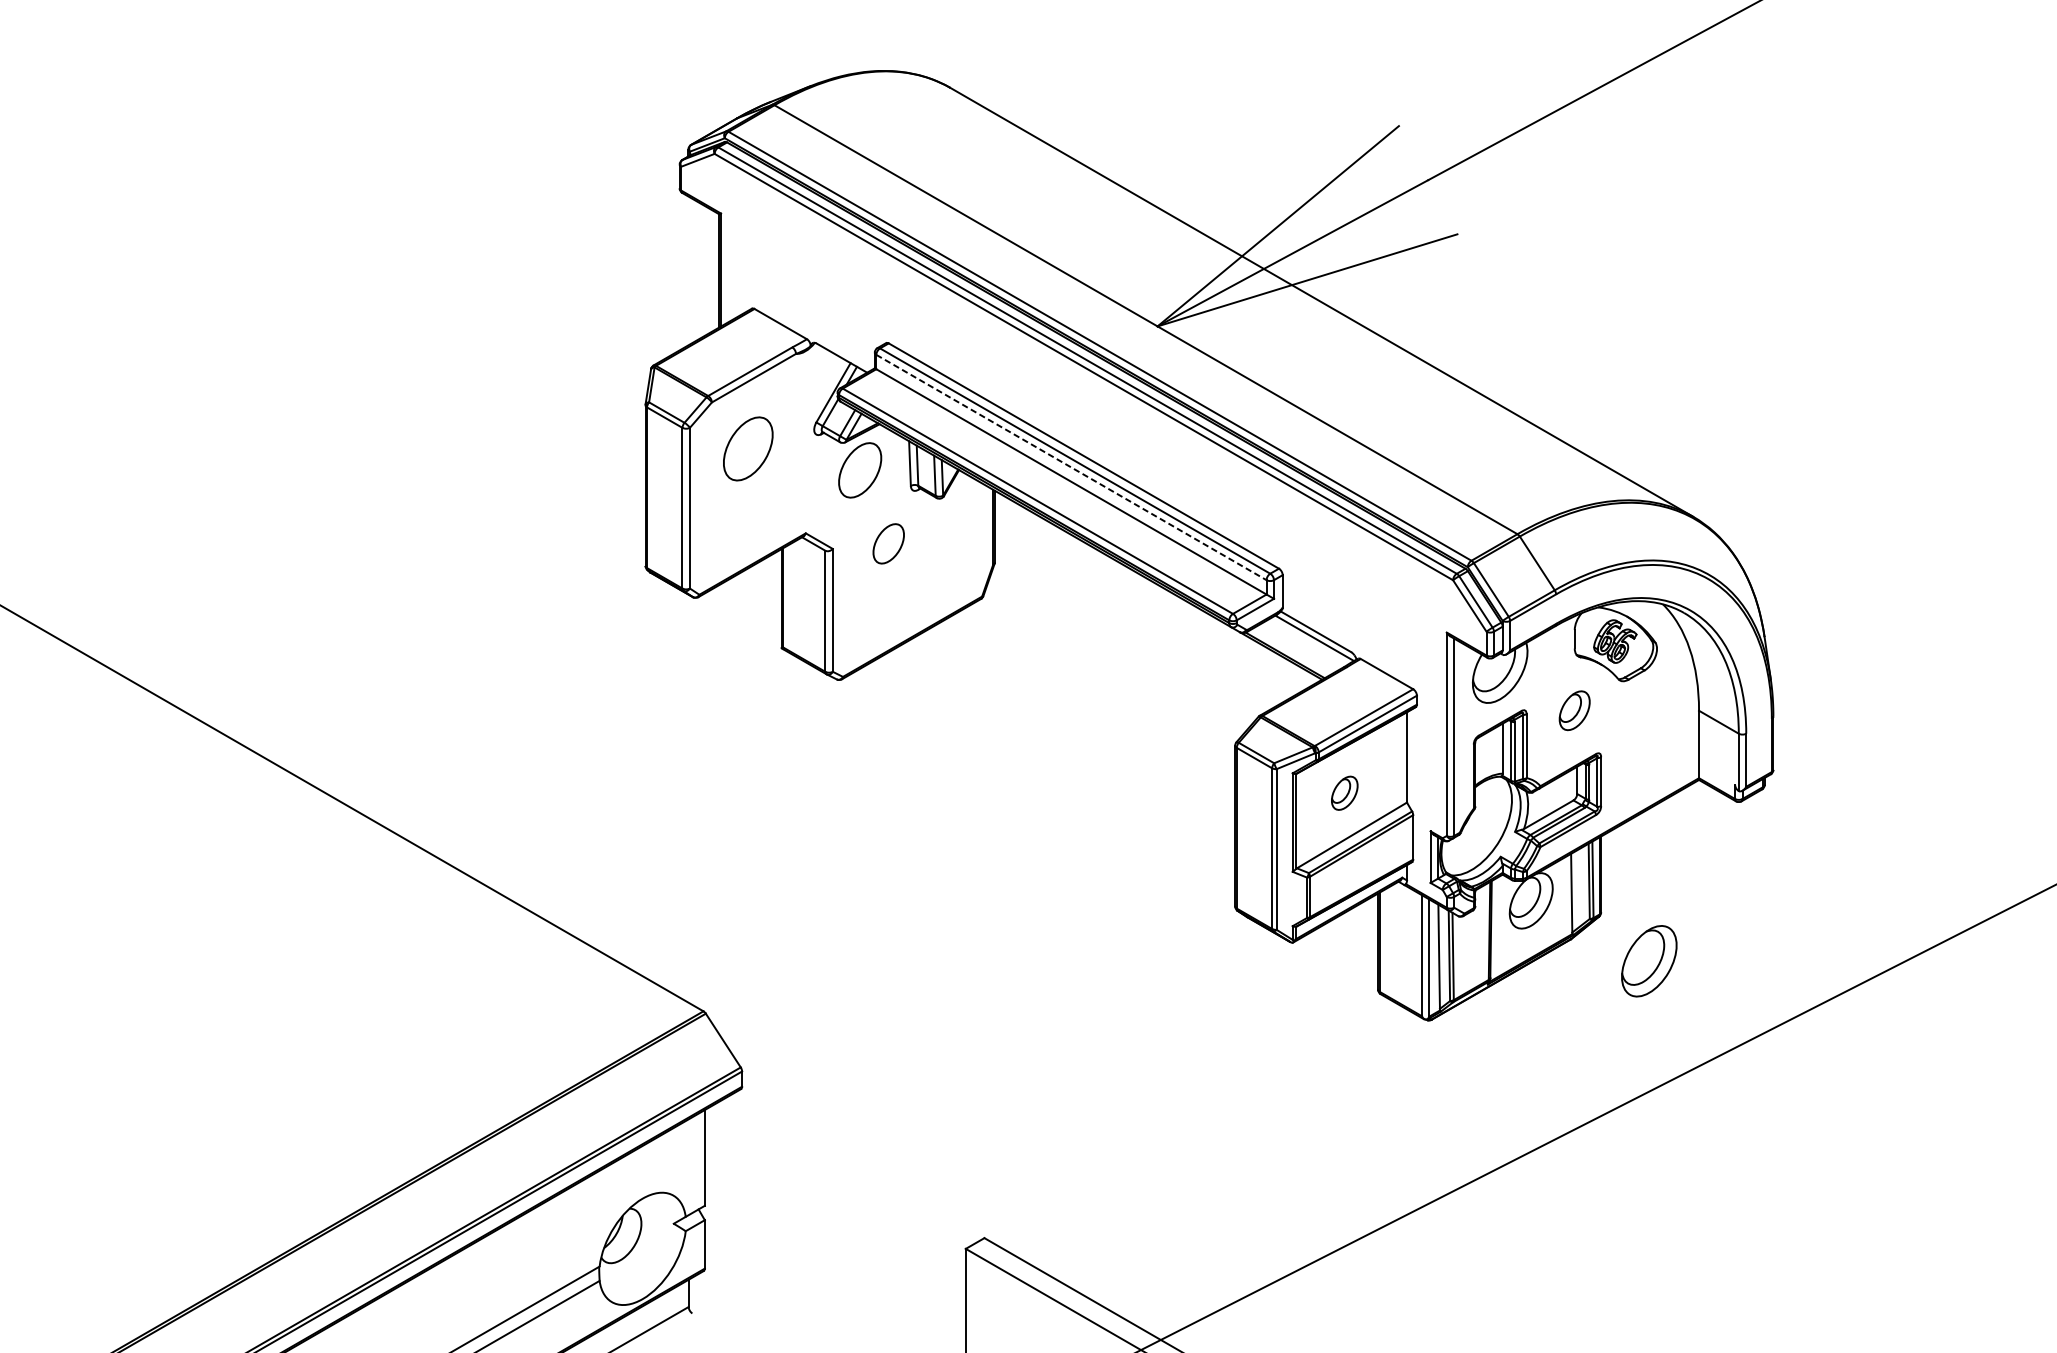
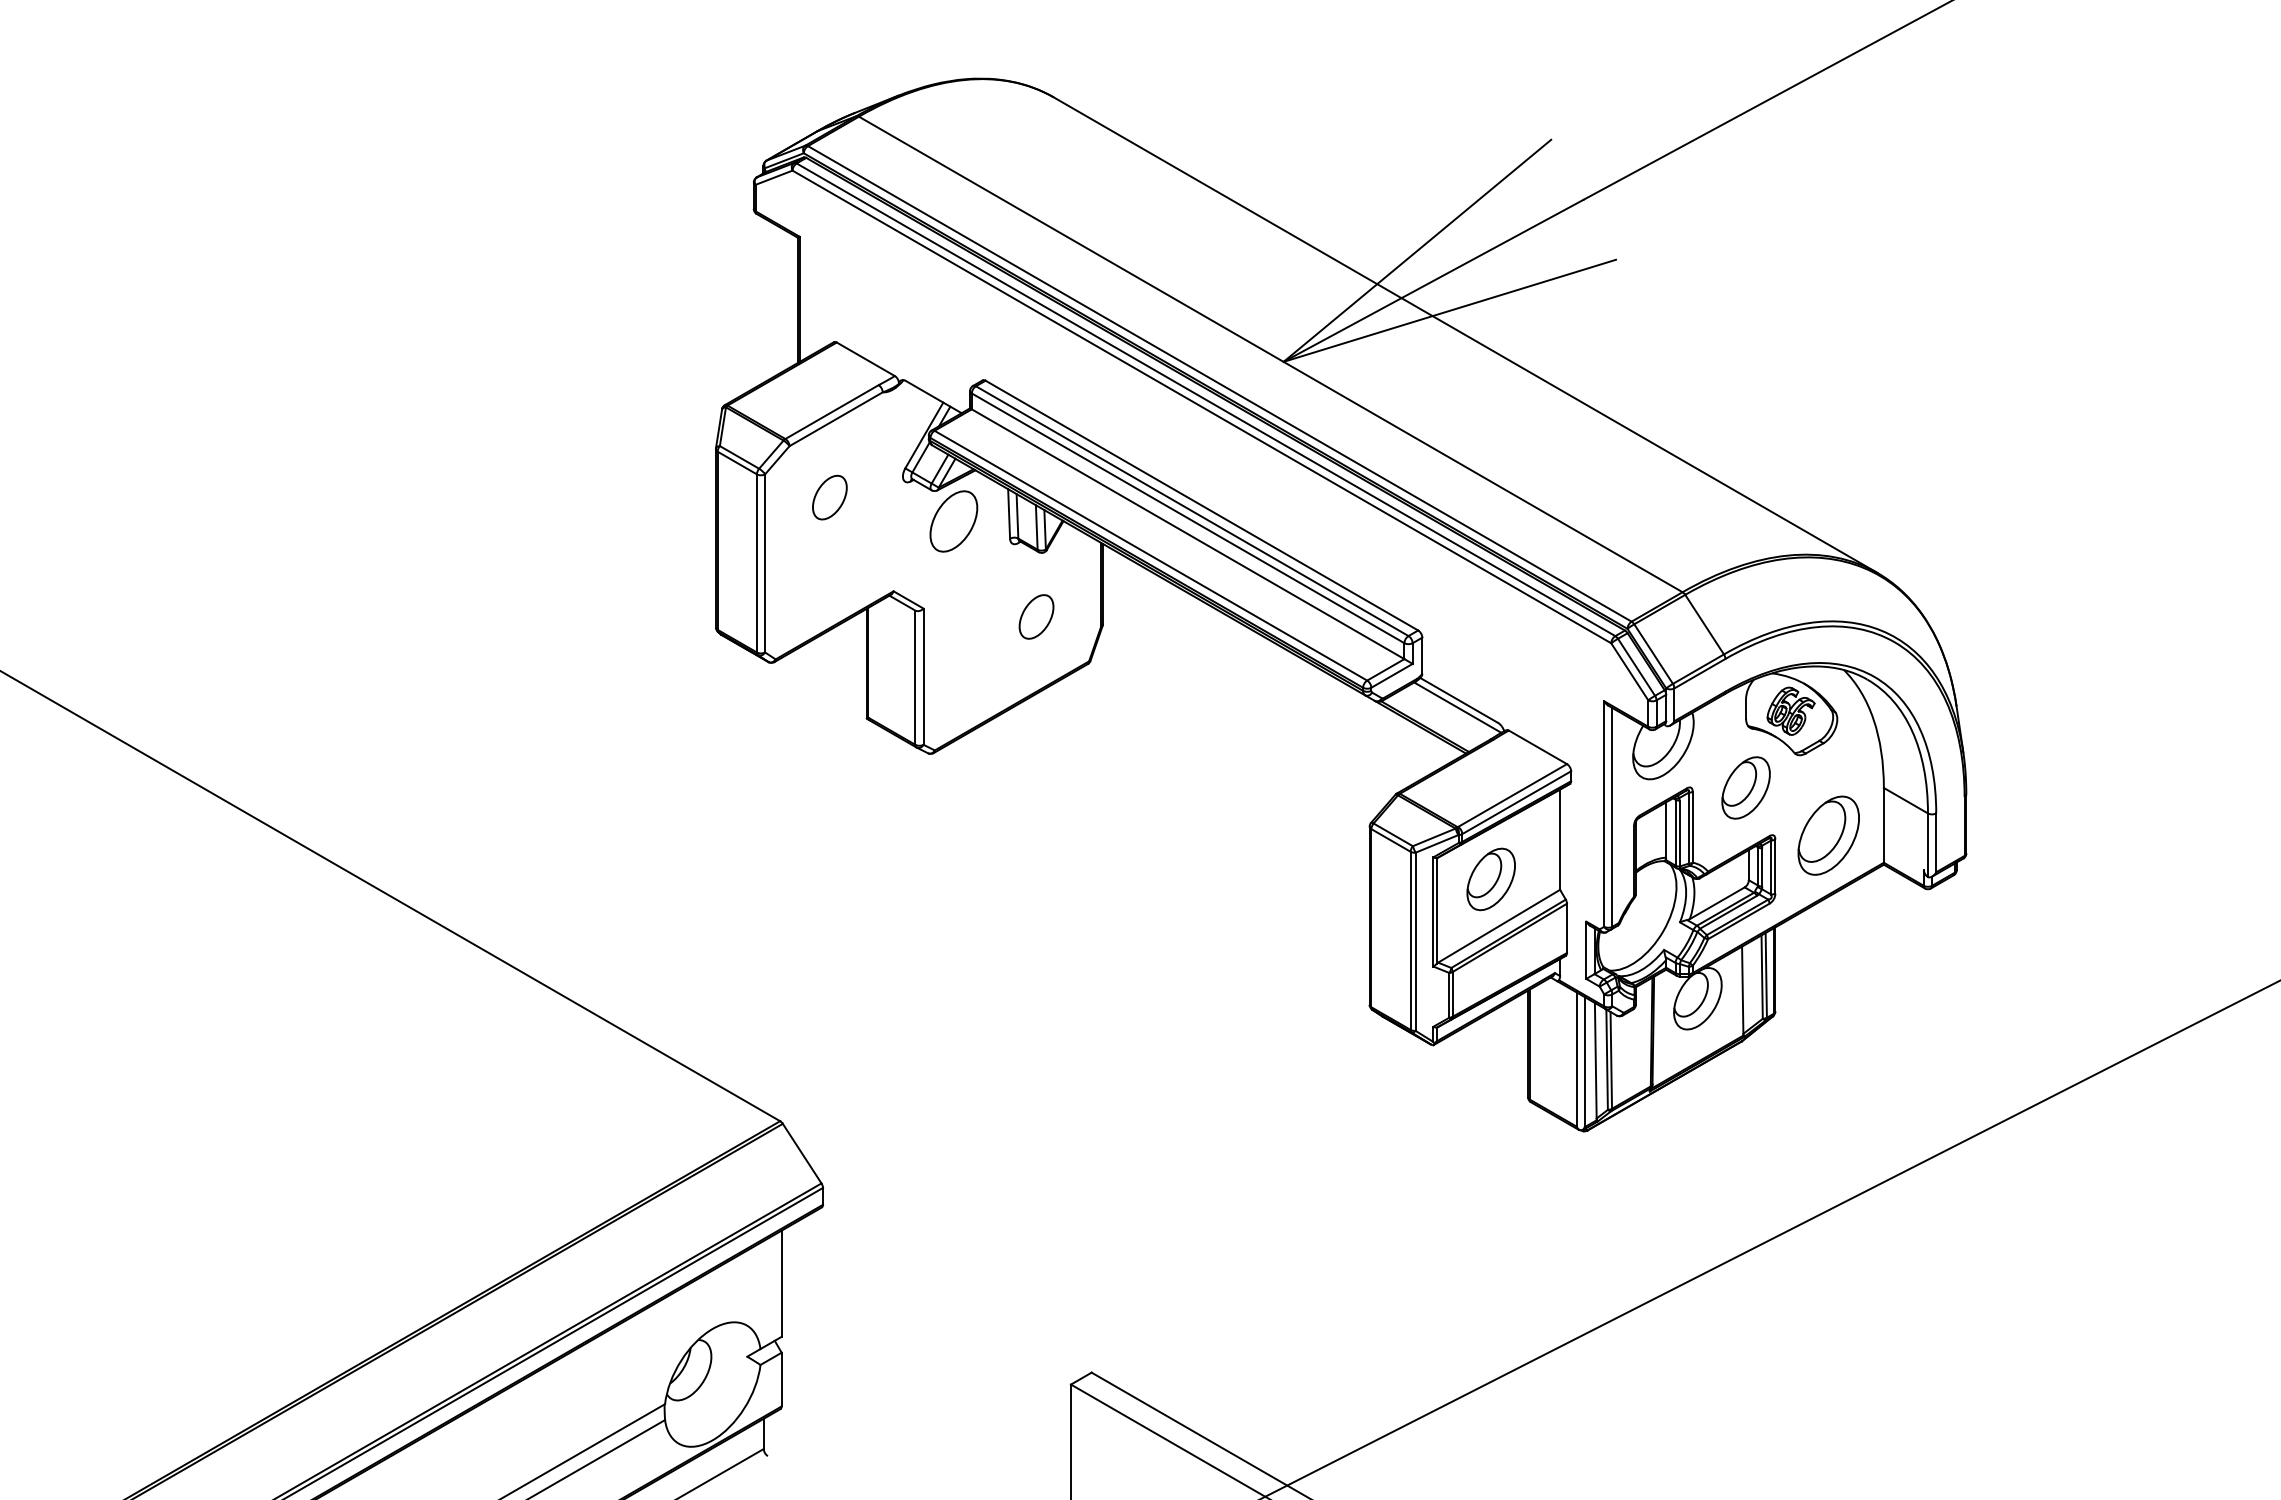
part: (747, 448) -> (829, 497), size x0.62
line: (1071, 467) -> (1188, 518), dashed -> solid
part: (888, 543) -> (1036, 616), moved
part: (1574, 710) -> (1745, 787), size x1.43
part: (1344, 793) -> (1490, 879), size x1.67
part: (1649, 961) -> (1828, 835), moved

